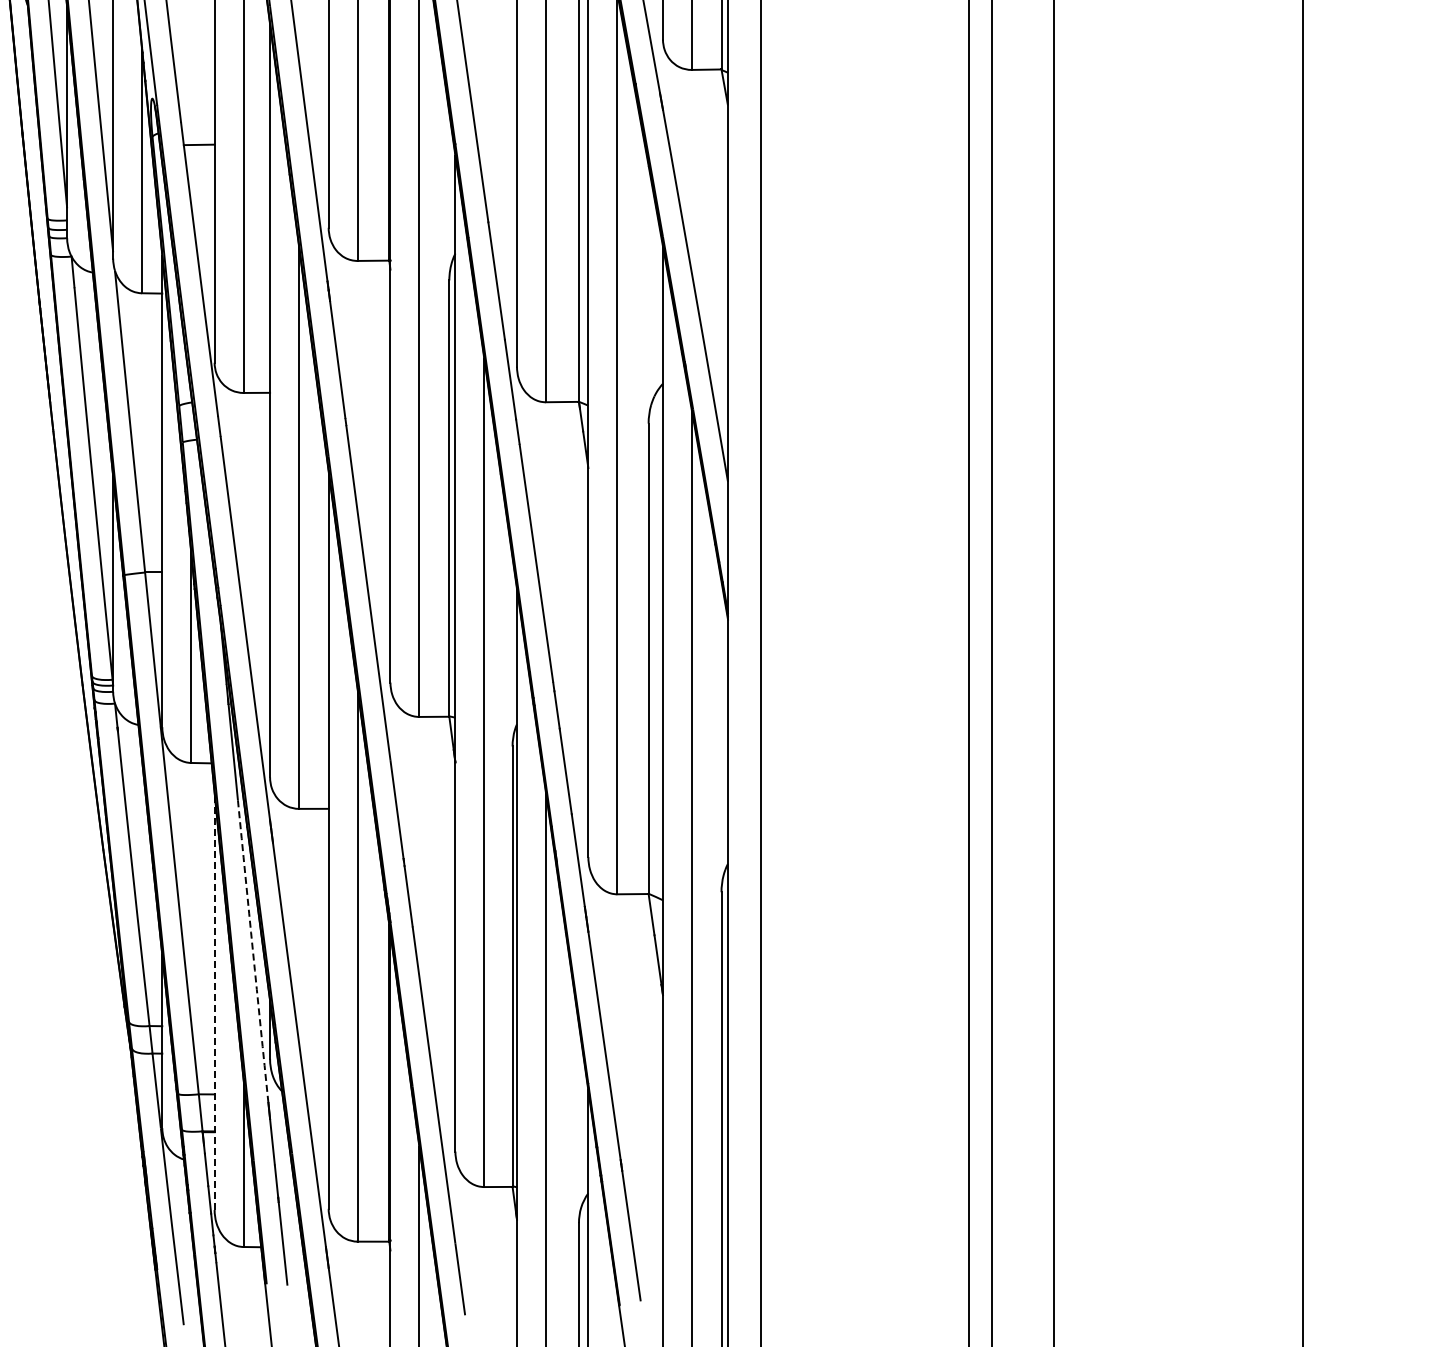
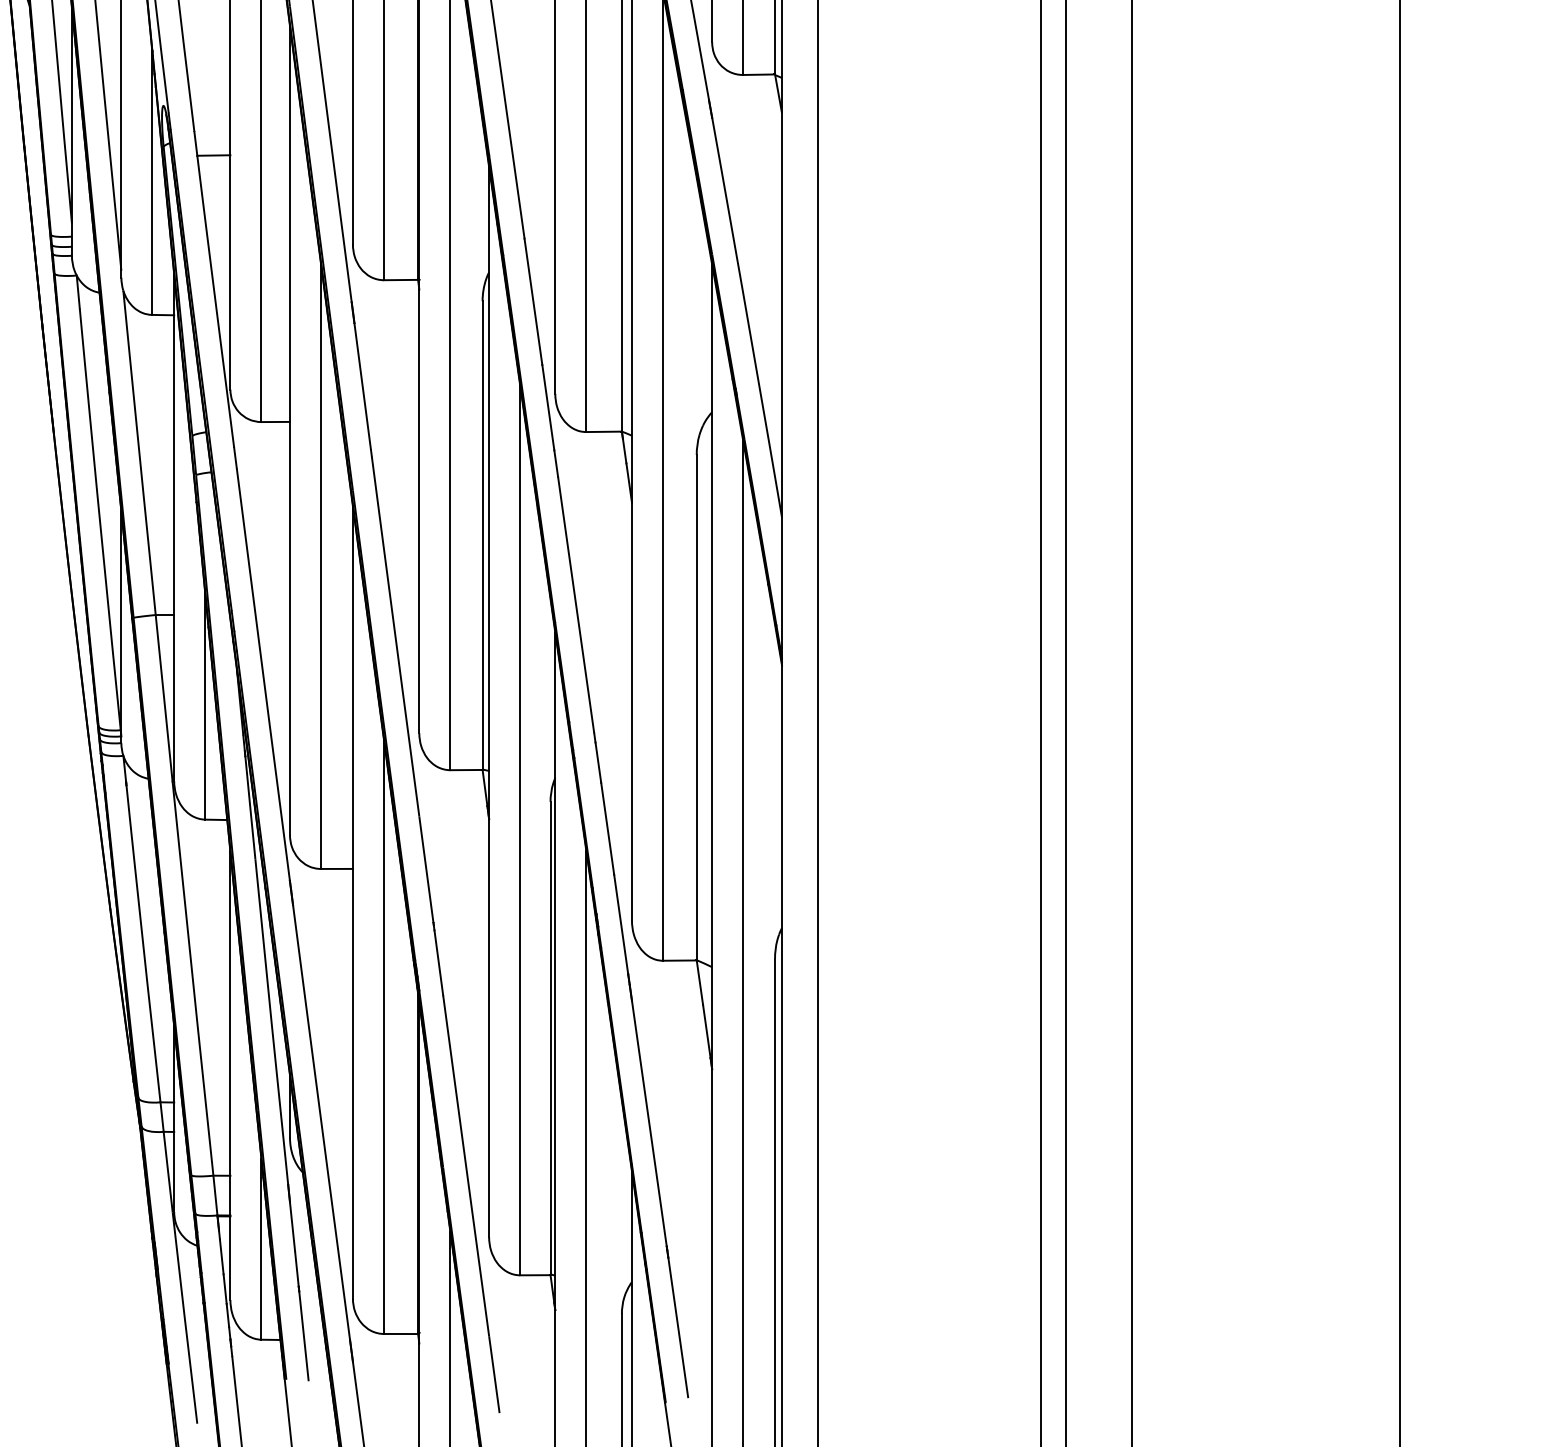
arc: (253, 951) -> (272, 1022), dashed -> solid
line: (214, 1001) -> (230, 1075), dashed -> solid

